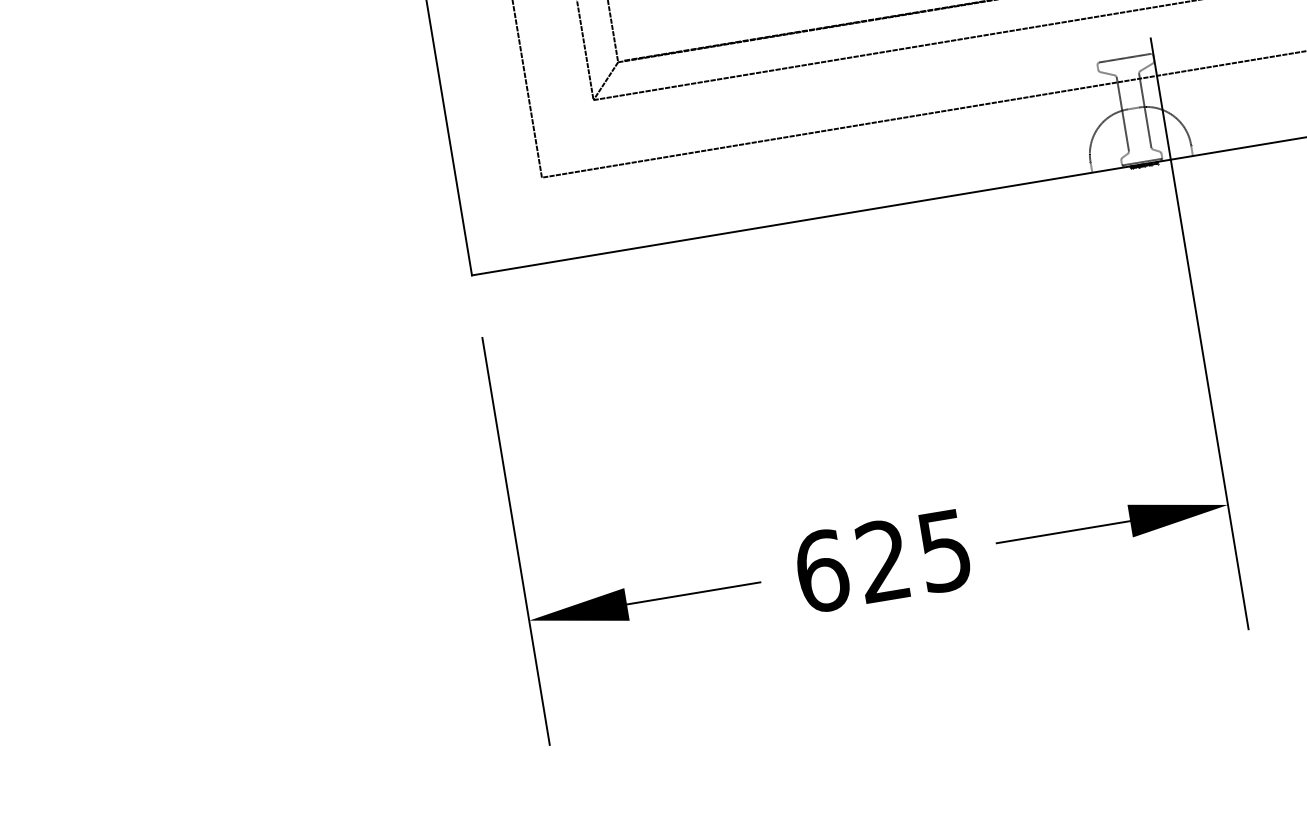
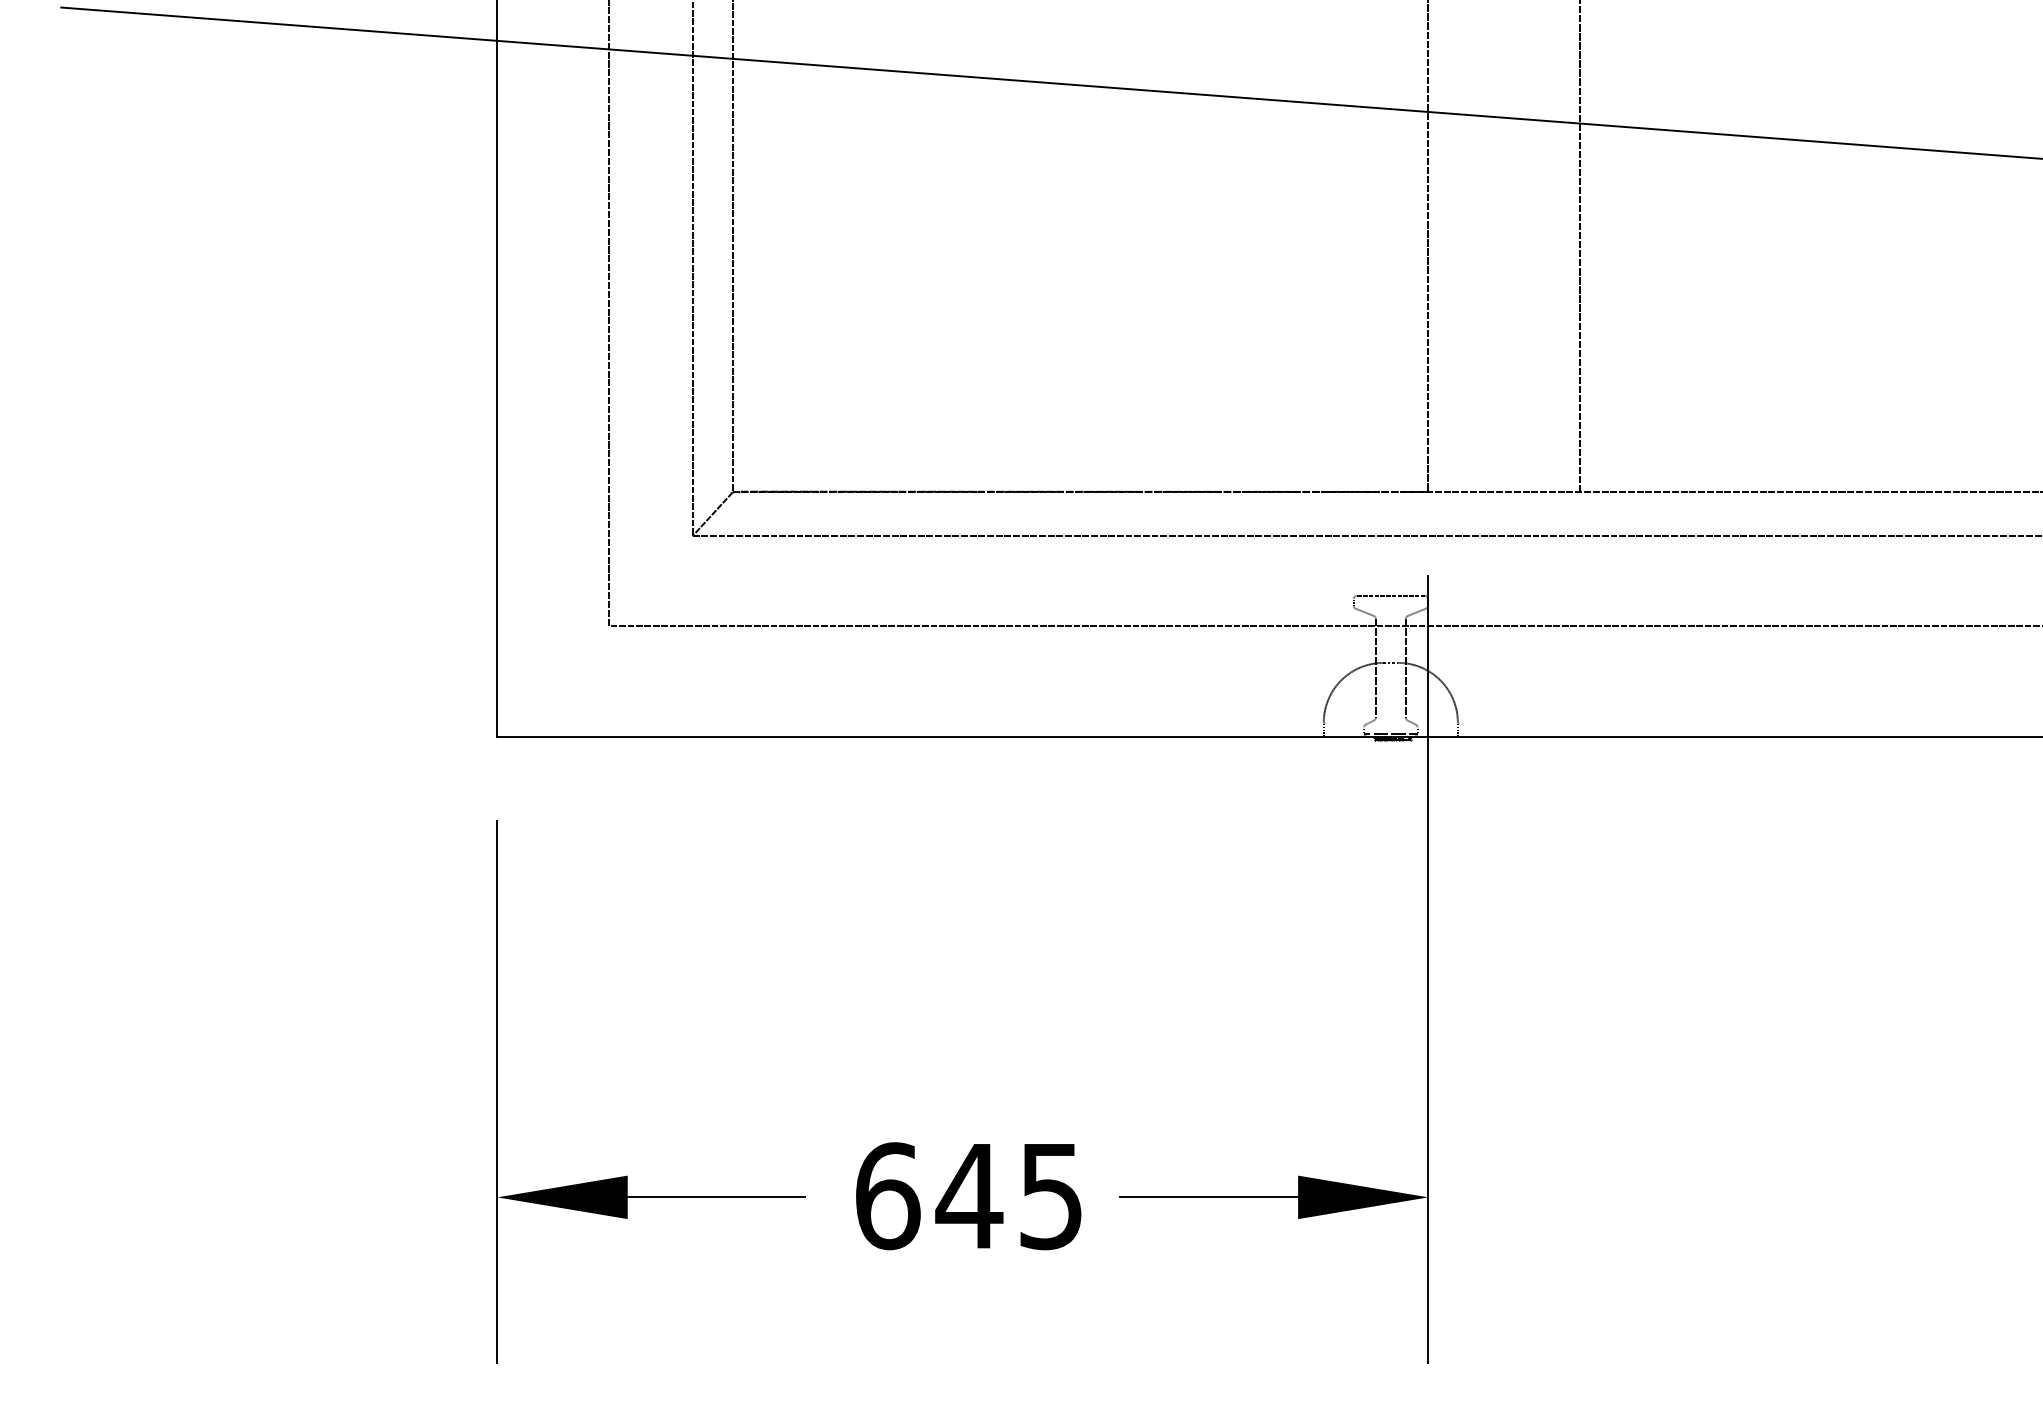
text: (883, 560) -> (969, 1195), 625 -> 645

